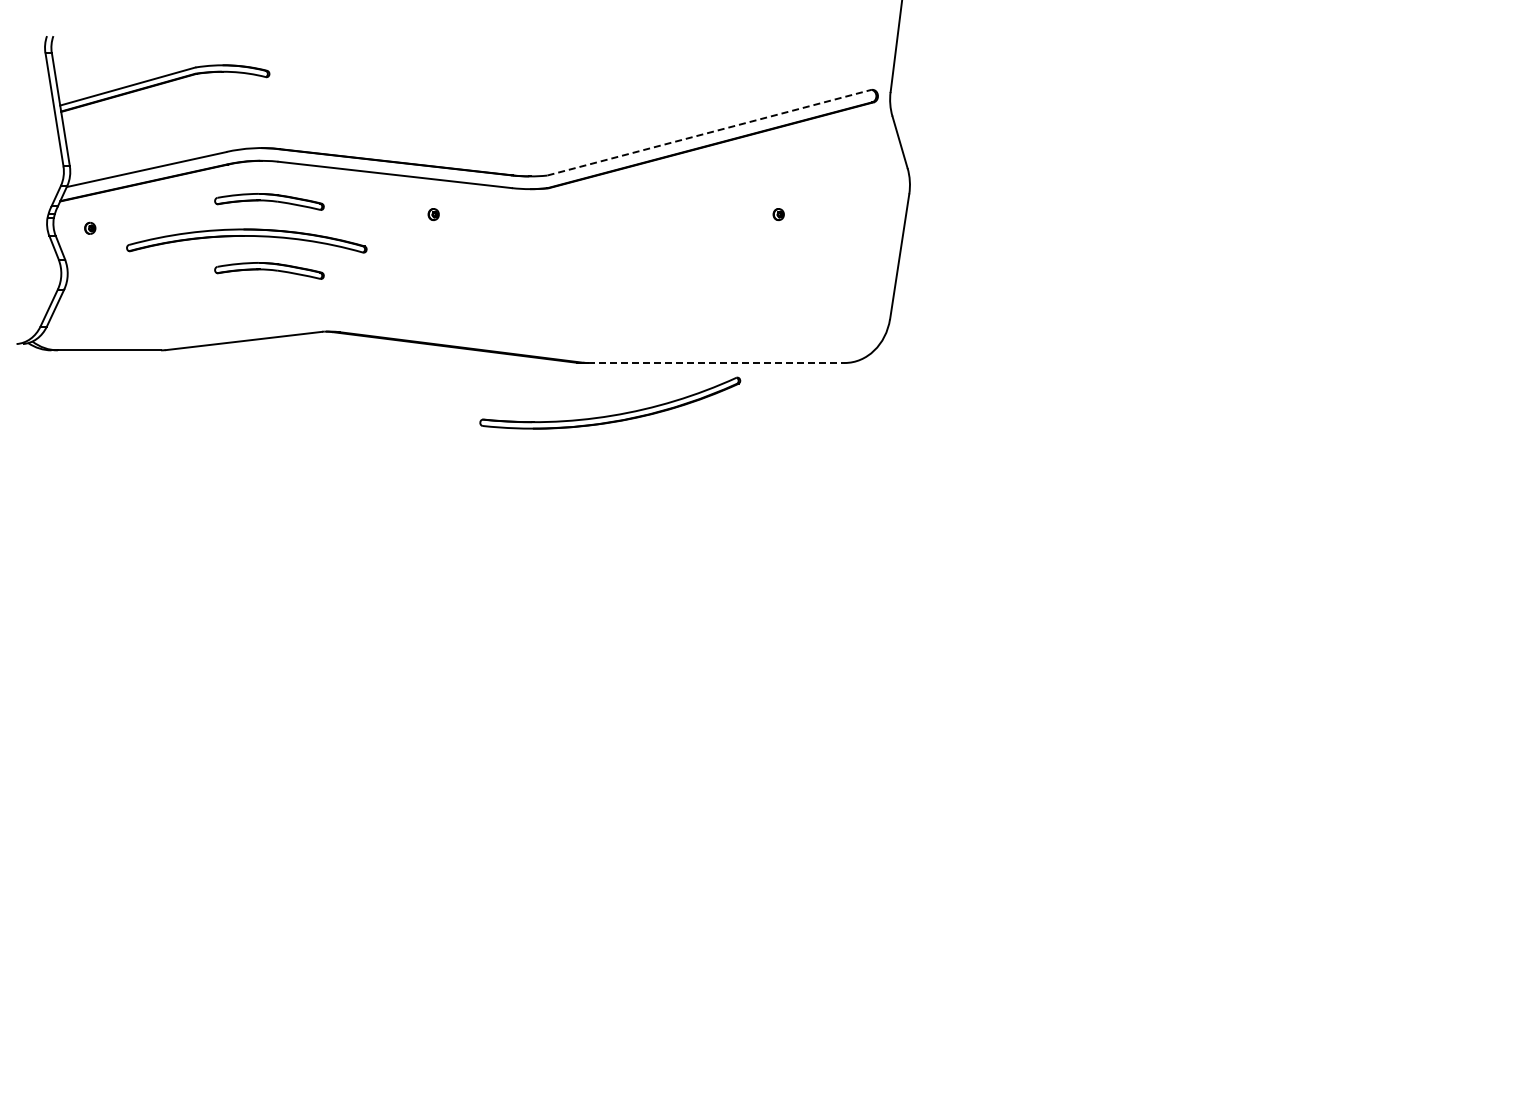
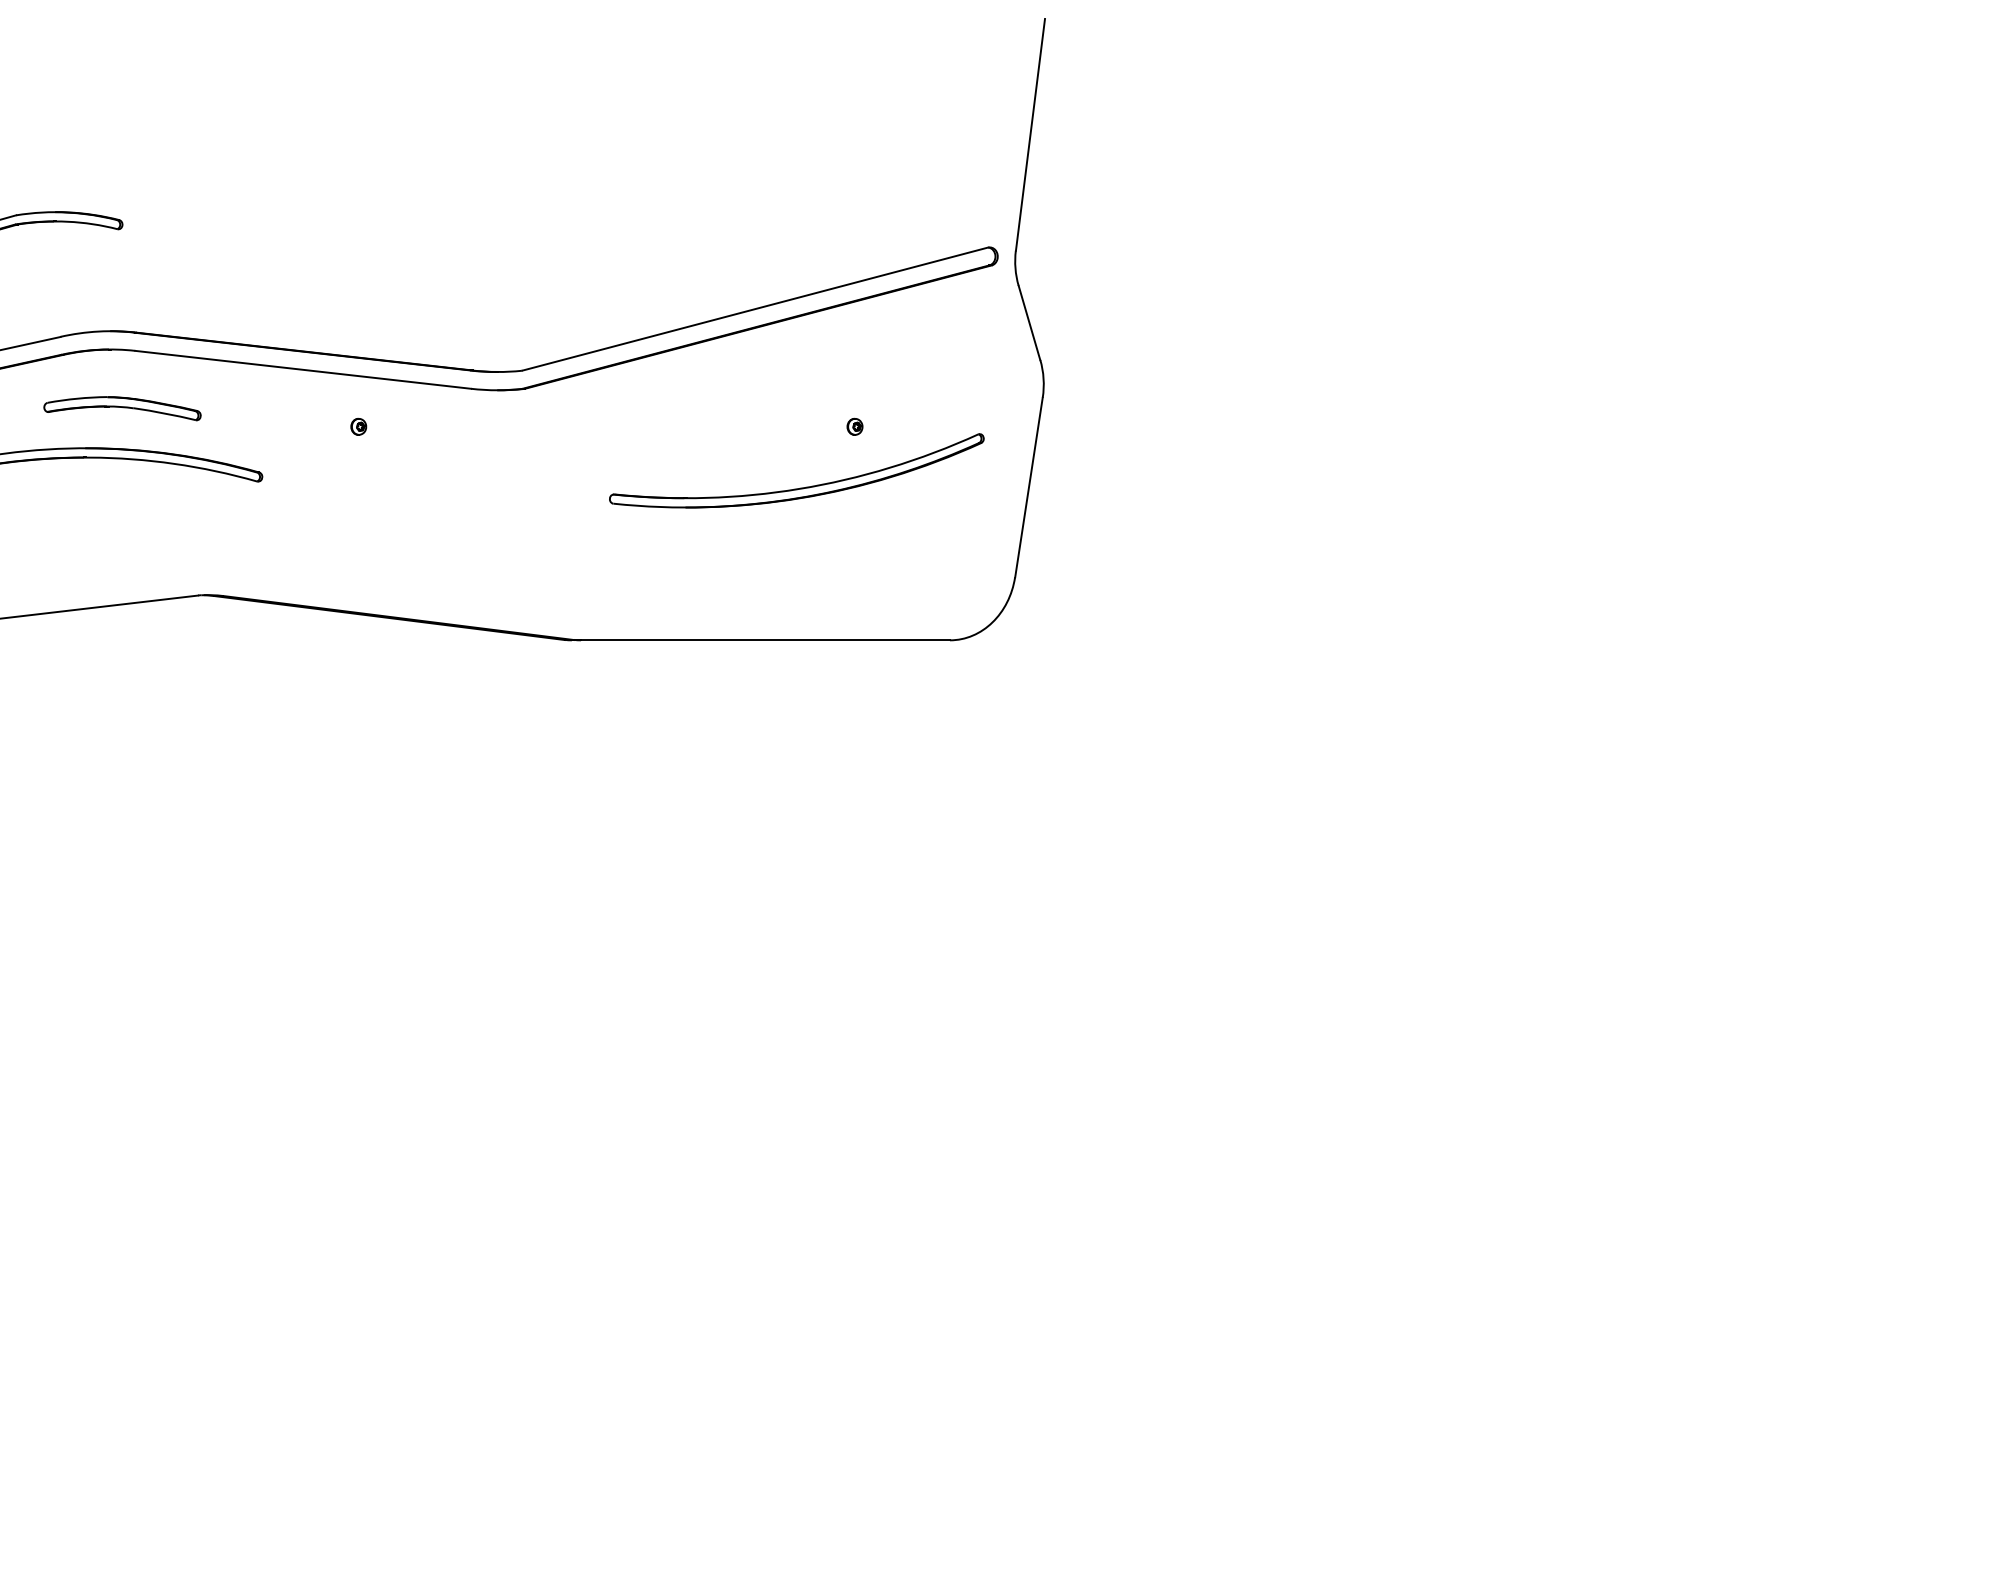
line: (709, 132) -> (755, 308), dashed -> solid
part: (269, 270) -> (122, 507), removed
line: (717, 363) -> (766, 641), dashed -> solid
part: (611, 414) -> (798, 487), moved

